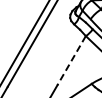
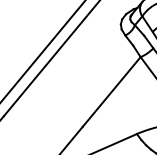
line: (71, 61) -> (111, 93), dashed -> solid

